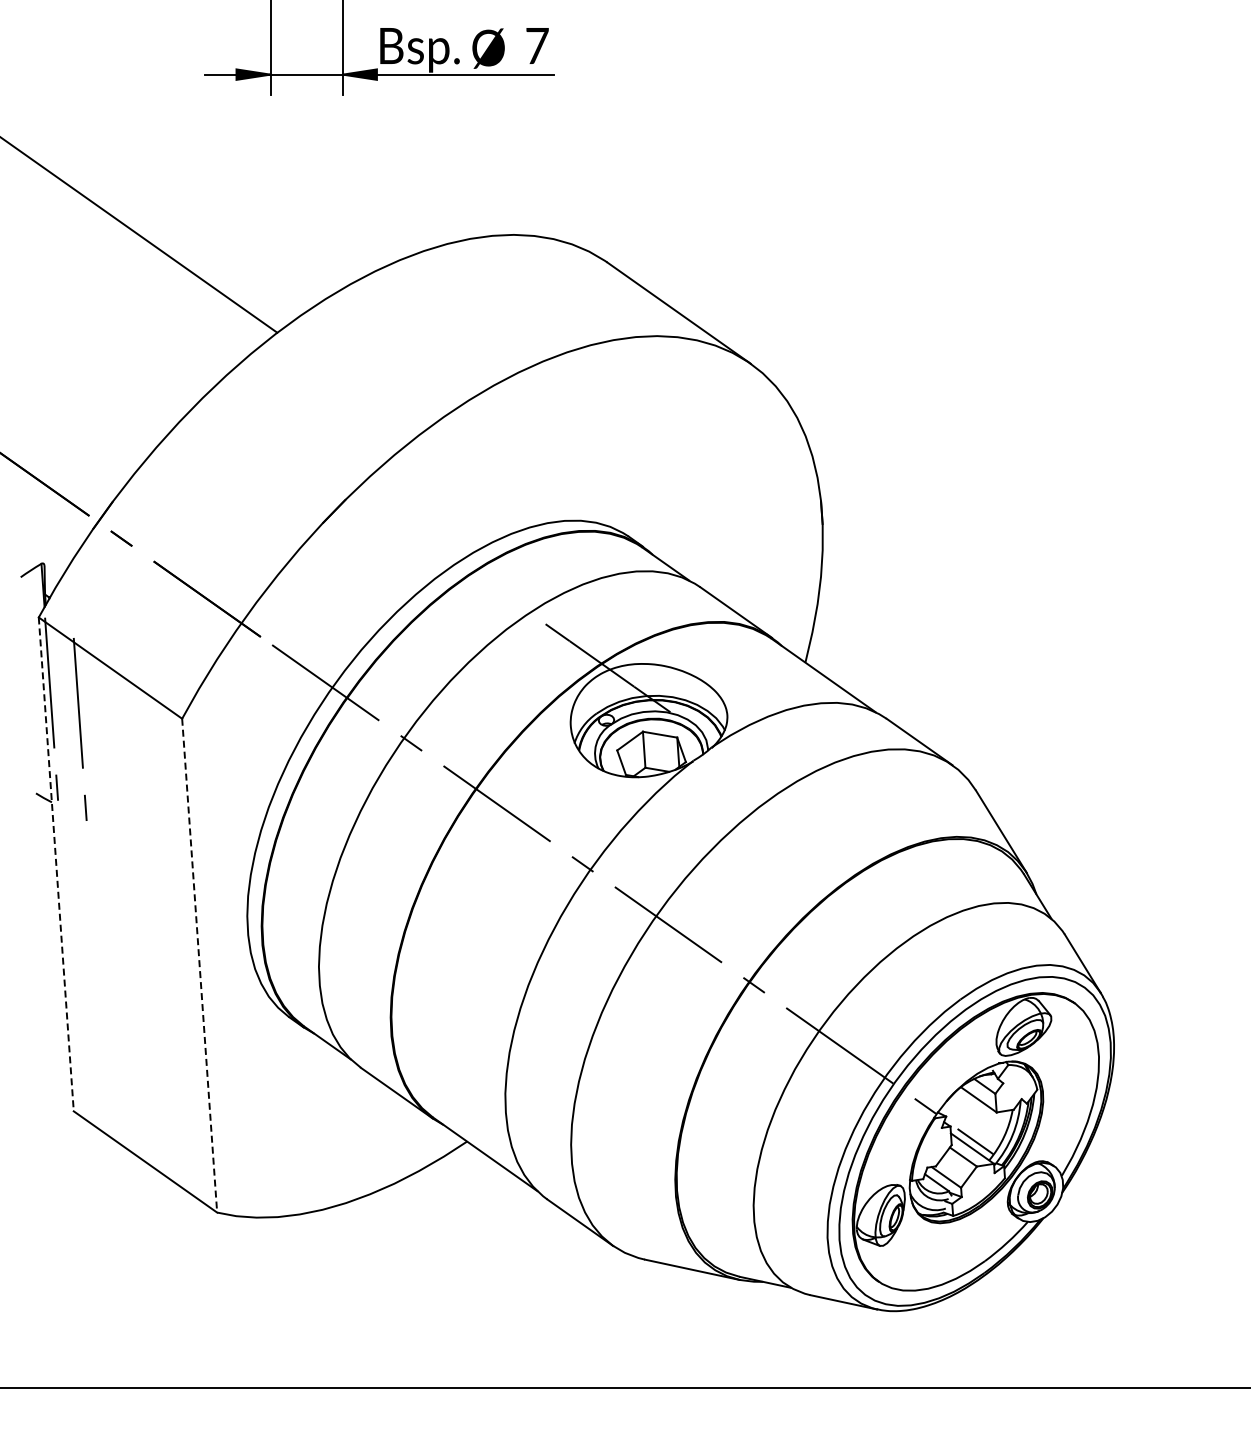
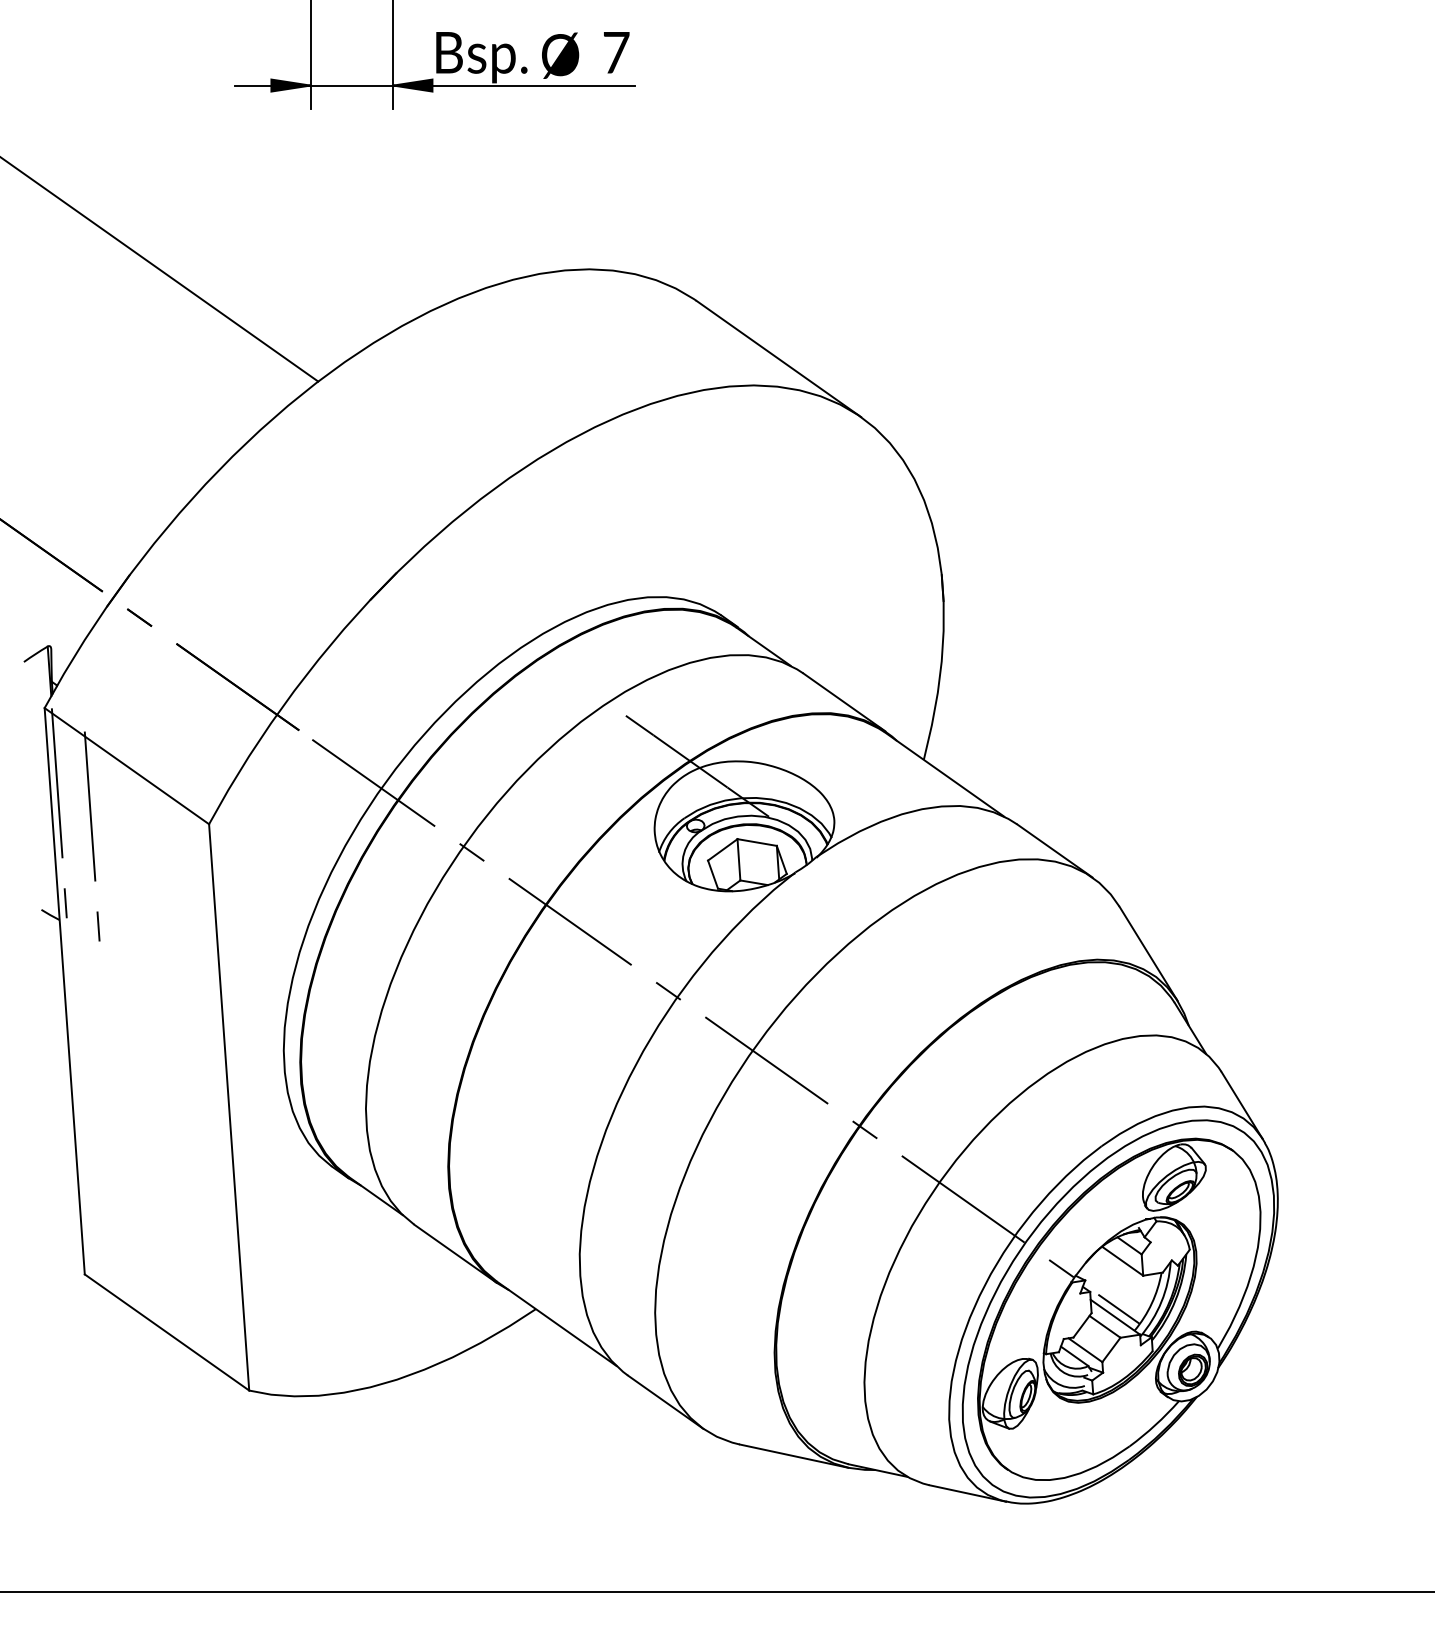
line: (56, 864) -> (64, 991), dashed -> solid
line: (199, 965) -> (228, 1107), dashed -> solid

